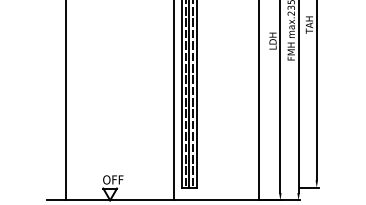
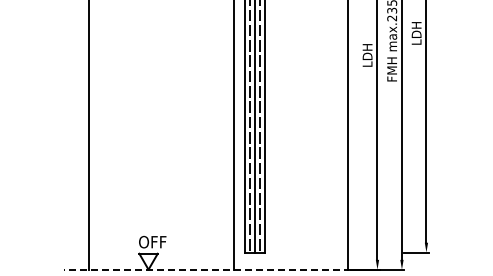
text: (309, 24) -> (416, 33), TAH -> LDH
line: (161, 200) -> (217, 269), solid -> dashed

